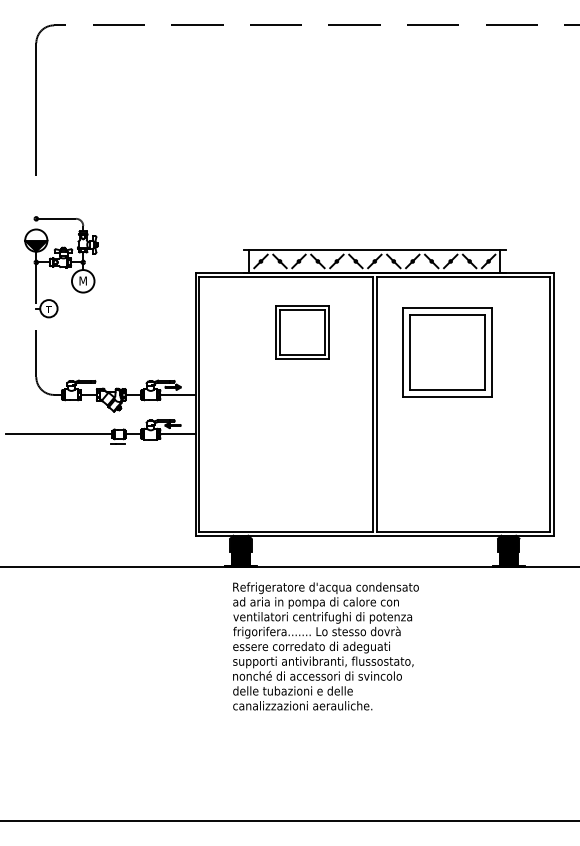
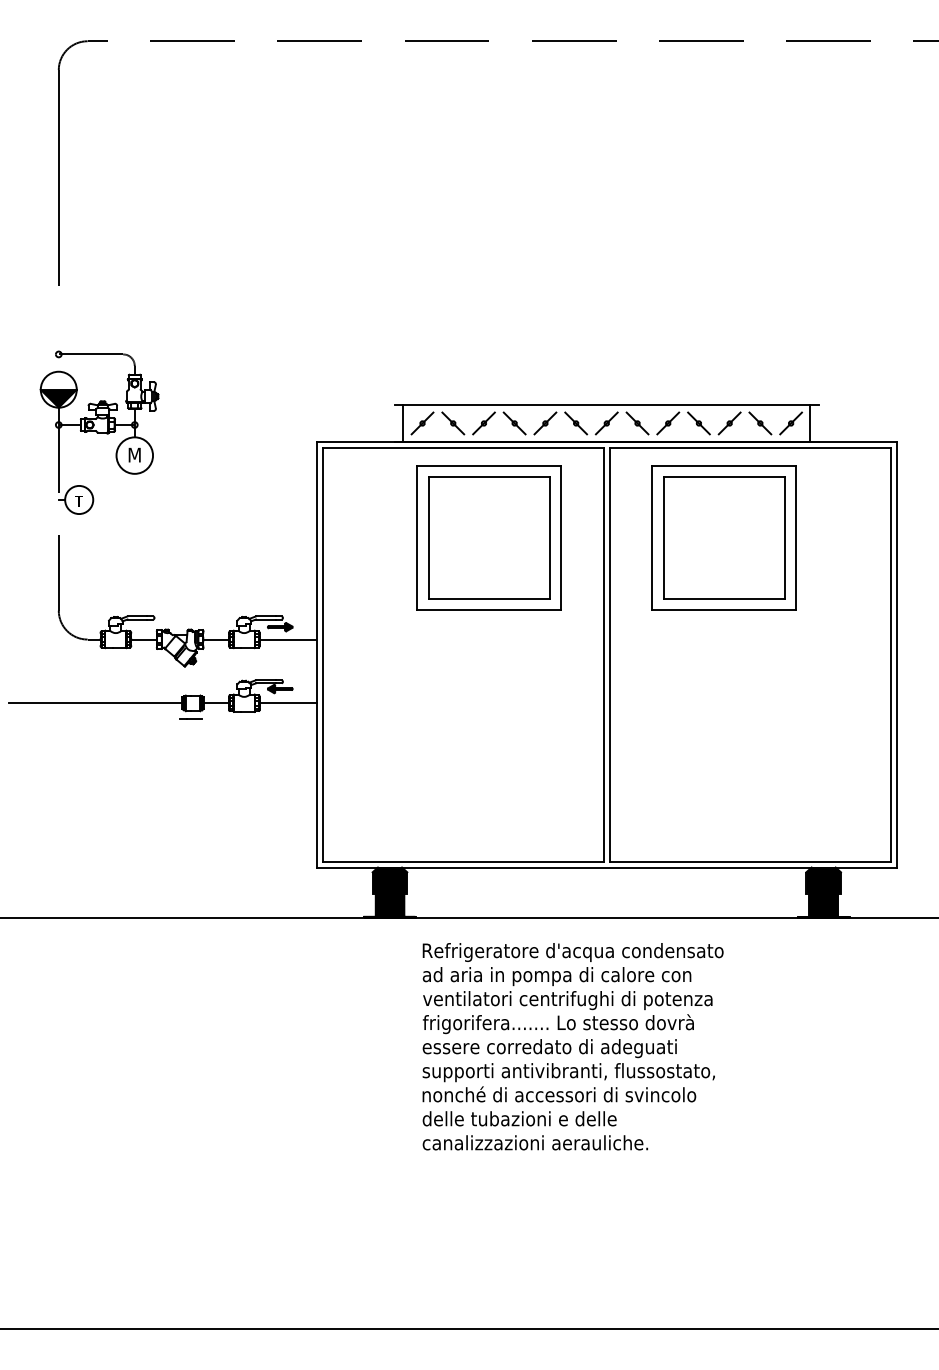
part: (302, 332) -> (489, 538), size x1.67
part: (447, 352) -> (724, 538), moved
text: (325, 646) -> (572, 1046), moved

